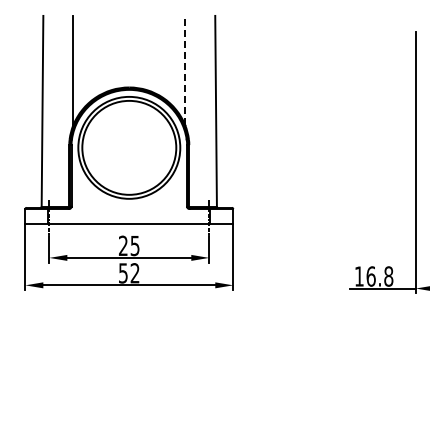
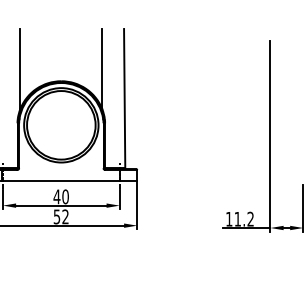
line: (185, 70) -> (102, 68), dashed -> solid
text: (128, 245) -> (60, 196), 25 -> 40
text: (379, 276) -> (243, 219), 16.8 -> 11.2

